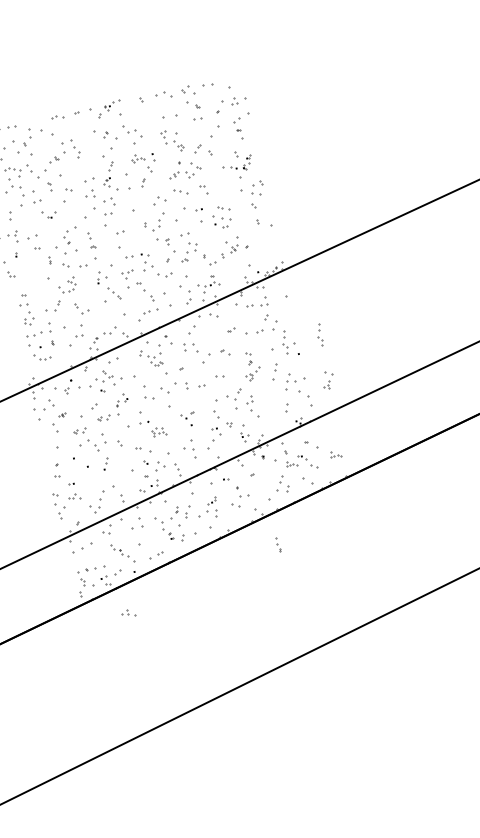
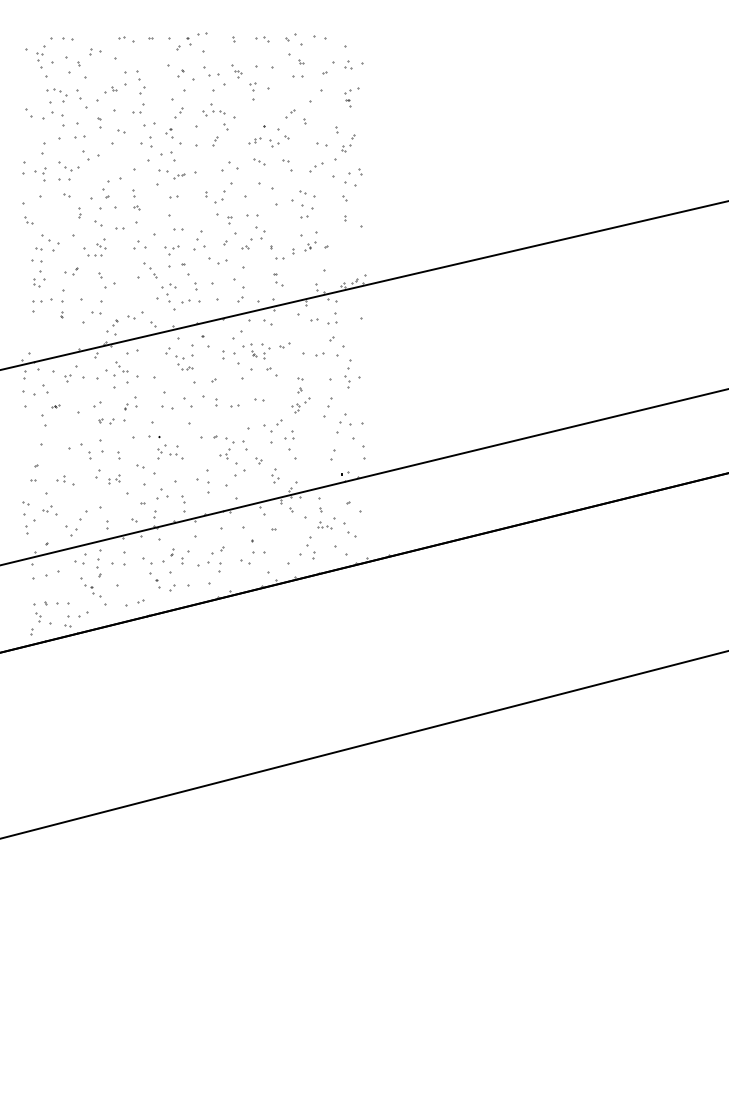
part: (163, 95) -> (262, 39), size x0.62
part: (242, 126) -> (351, 97), size x0.62
part: (35, 131) -> (95, 51), size x0.62
part: (179, 145) -> (236, 71), moved
part: (137, 157) -> (213, 109), size x1.43
part: (78, 169) -> (138, 108), added
part: (226, 186) -> (316, 167), added
part: (181, 190) -> (259, 161), size x0.62
part: (121, 215) -> (179, 176), added
part: (31, 288) -> (50, 242), added
part: (202, 288) -> (260, 286), removed
part: (52, 307) -> (71, 271), size x0.62
part: (131, 307) -> (168, 292), added
part: (319, 334) -> (392, 373), removed
part: (210, 339) -> (256, 351), added
part: (42, 357) -> (68, 166), moved
part: (327, 380) -> (226, 448), moved
part: (80, 431) -> (73, 431), removed
part: (159, 431) -> (170, 451), size x1.43
part: (244, 432) -> (275, 475), size x0.62
part: (335, 454) -> (381, 525), removed
part: (120, 462) -> (114, 479), added
part: (277, 543) -> (98, 567), moved
part: (129, 613) -> (65, 480), moved

